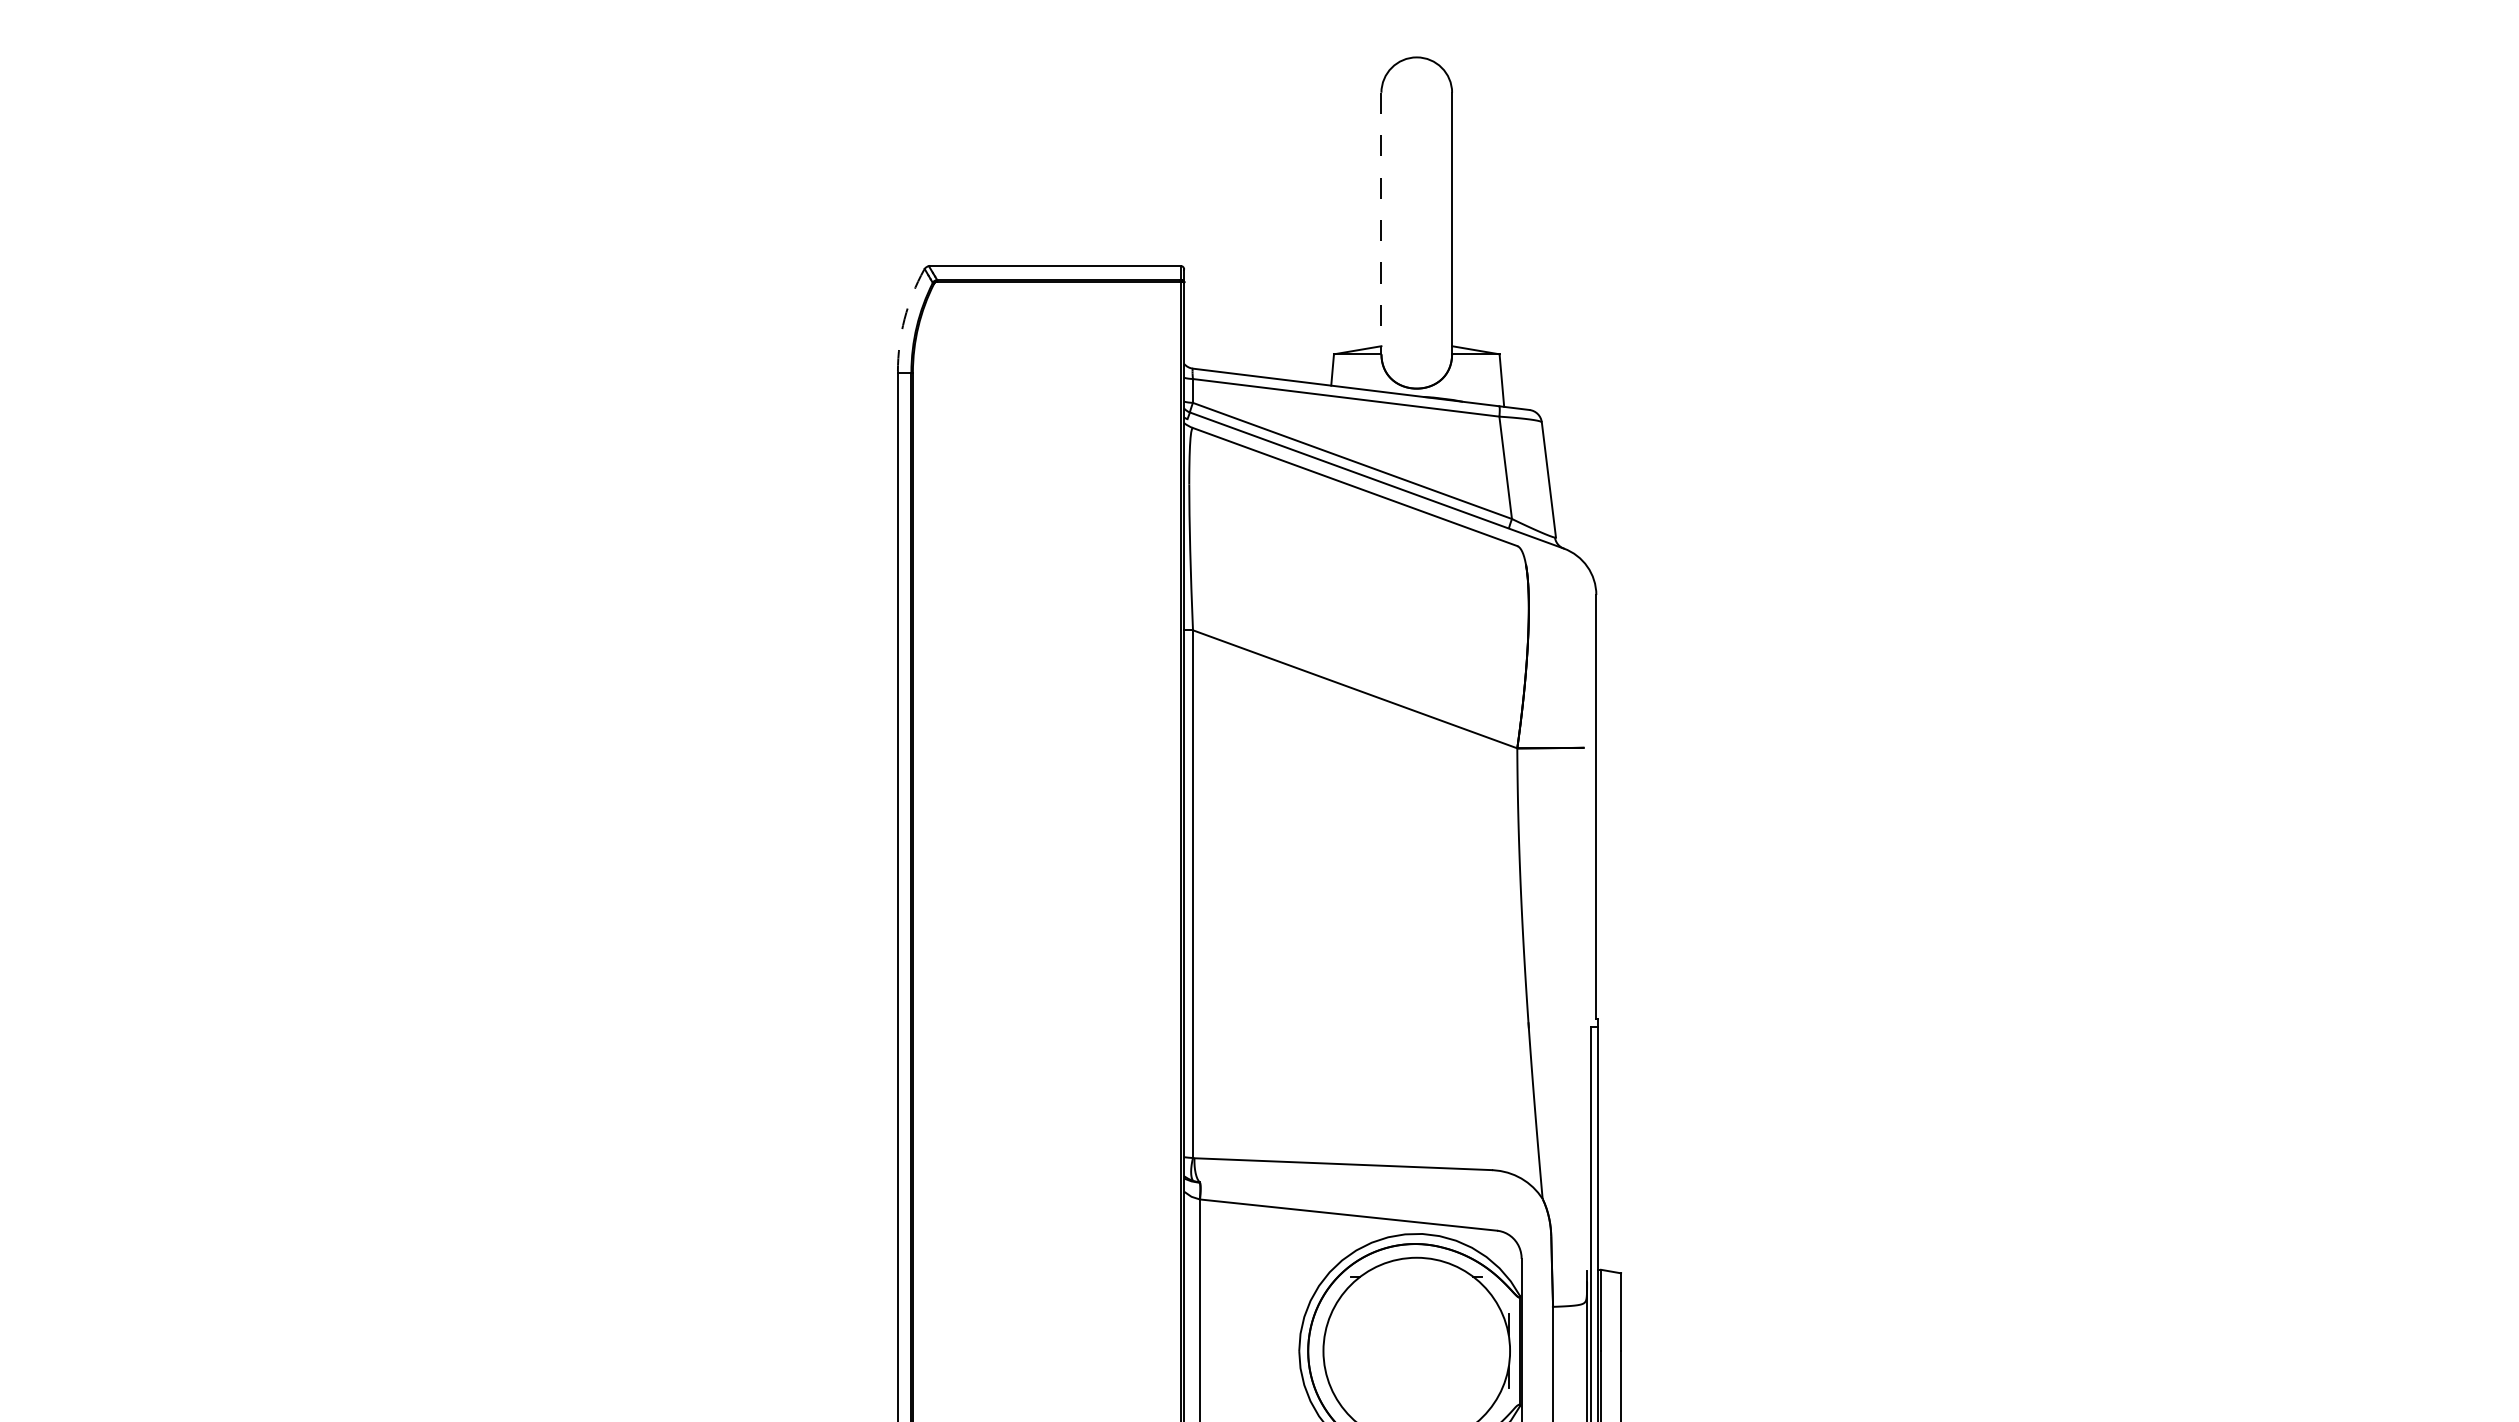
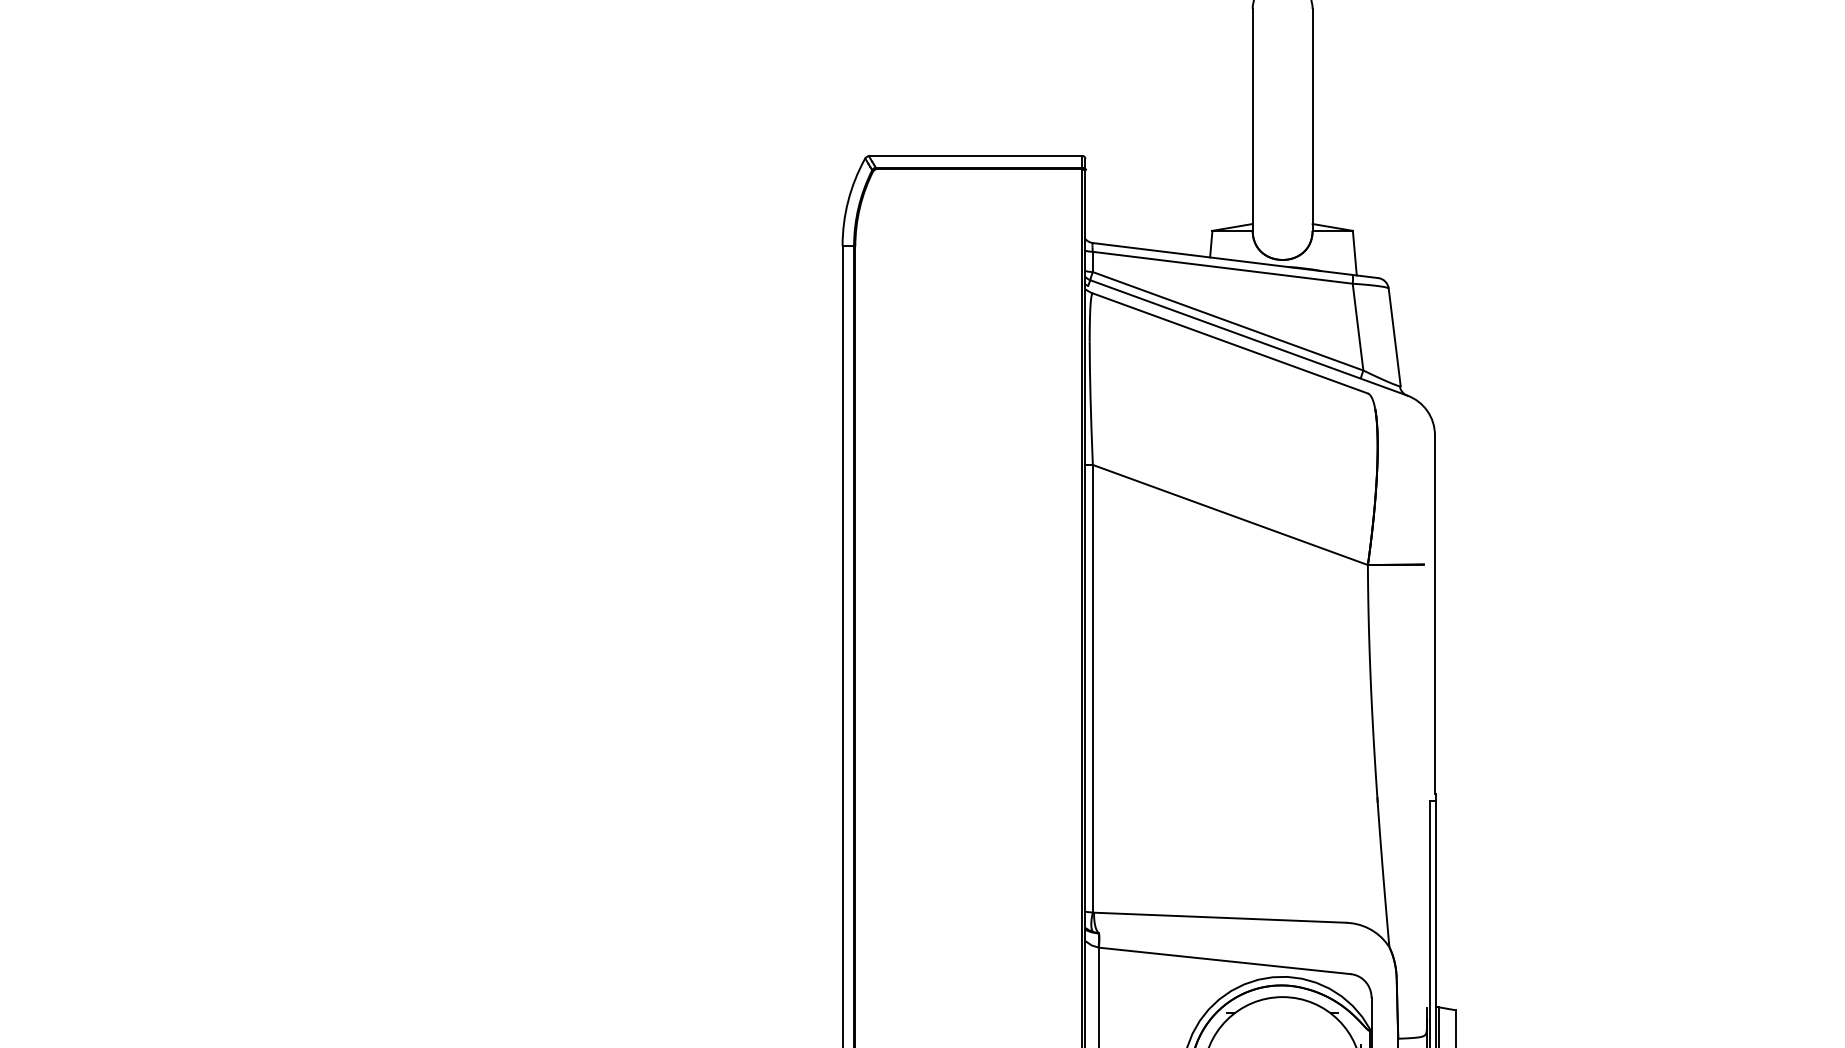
line: (1381, 223) -> (1252, 119), dashed -> solid
arc: (904, 319) -> (848, 201), dashed -> solid

